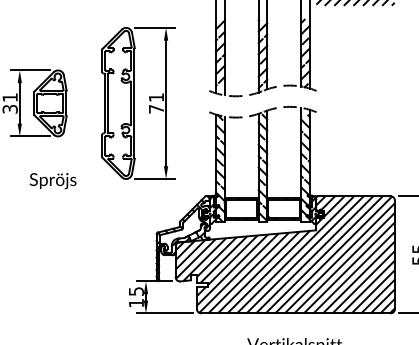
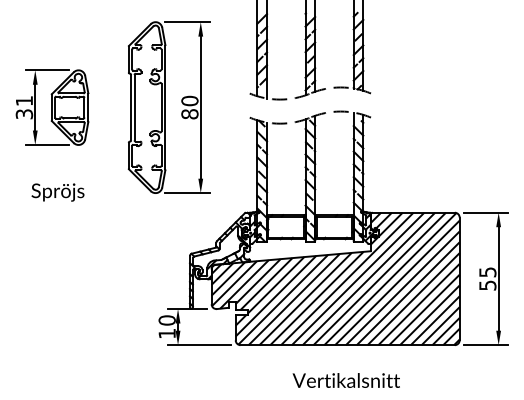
text: (156, 103) -> (189, 107), 71 -> 80
text: (52, 181) -> (57, 192), moved
text: (135, 291) -> (166, 320), 15 -> 10

